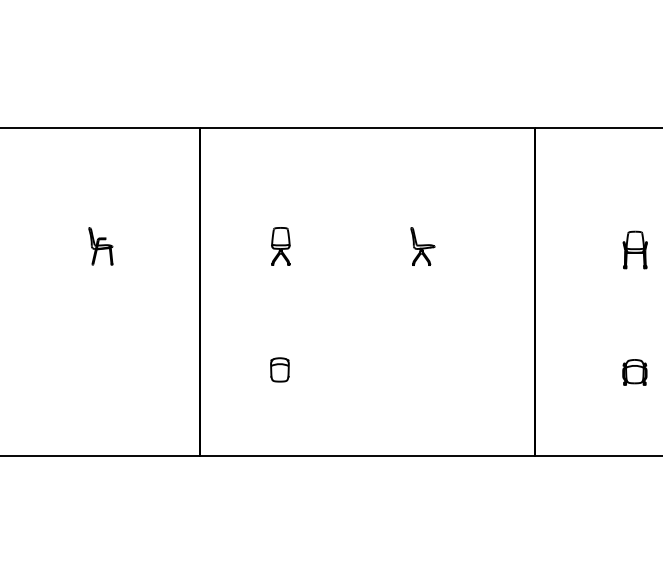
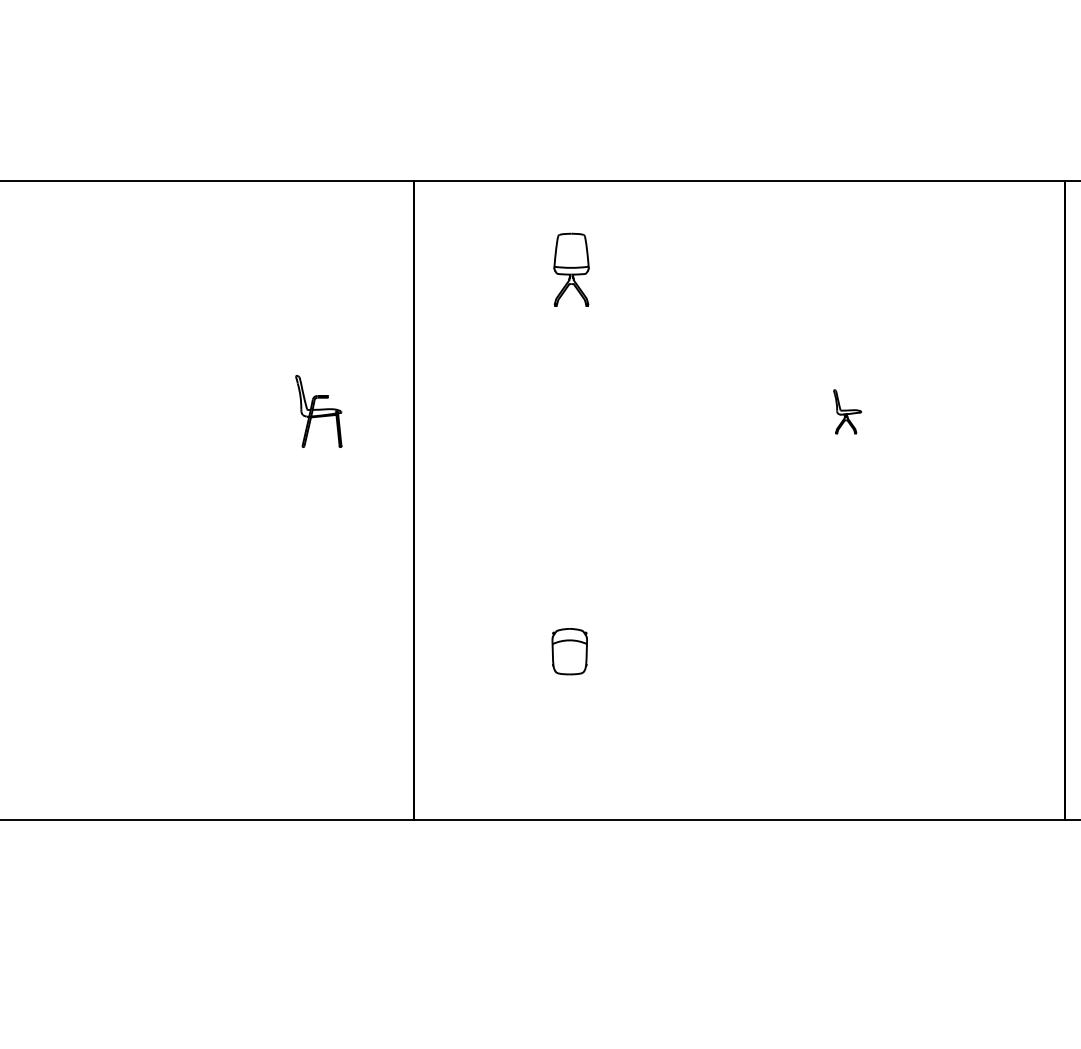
part: (100, 246) -> (318, 411), moved
part: (280, 246) -> (570, 269), moved
part: (422, 246) -> (846, 411), size x0.6

